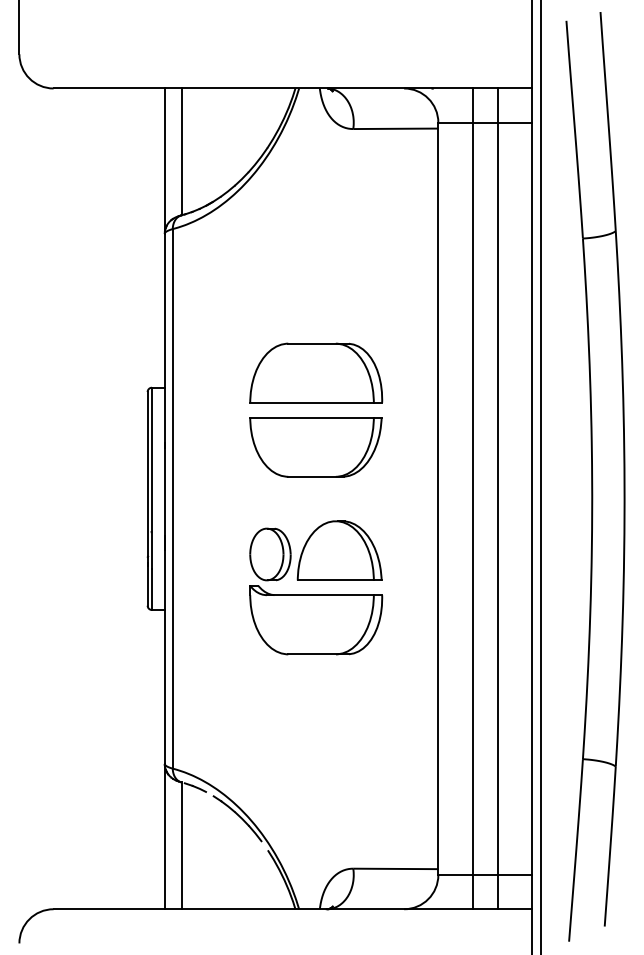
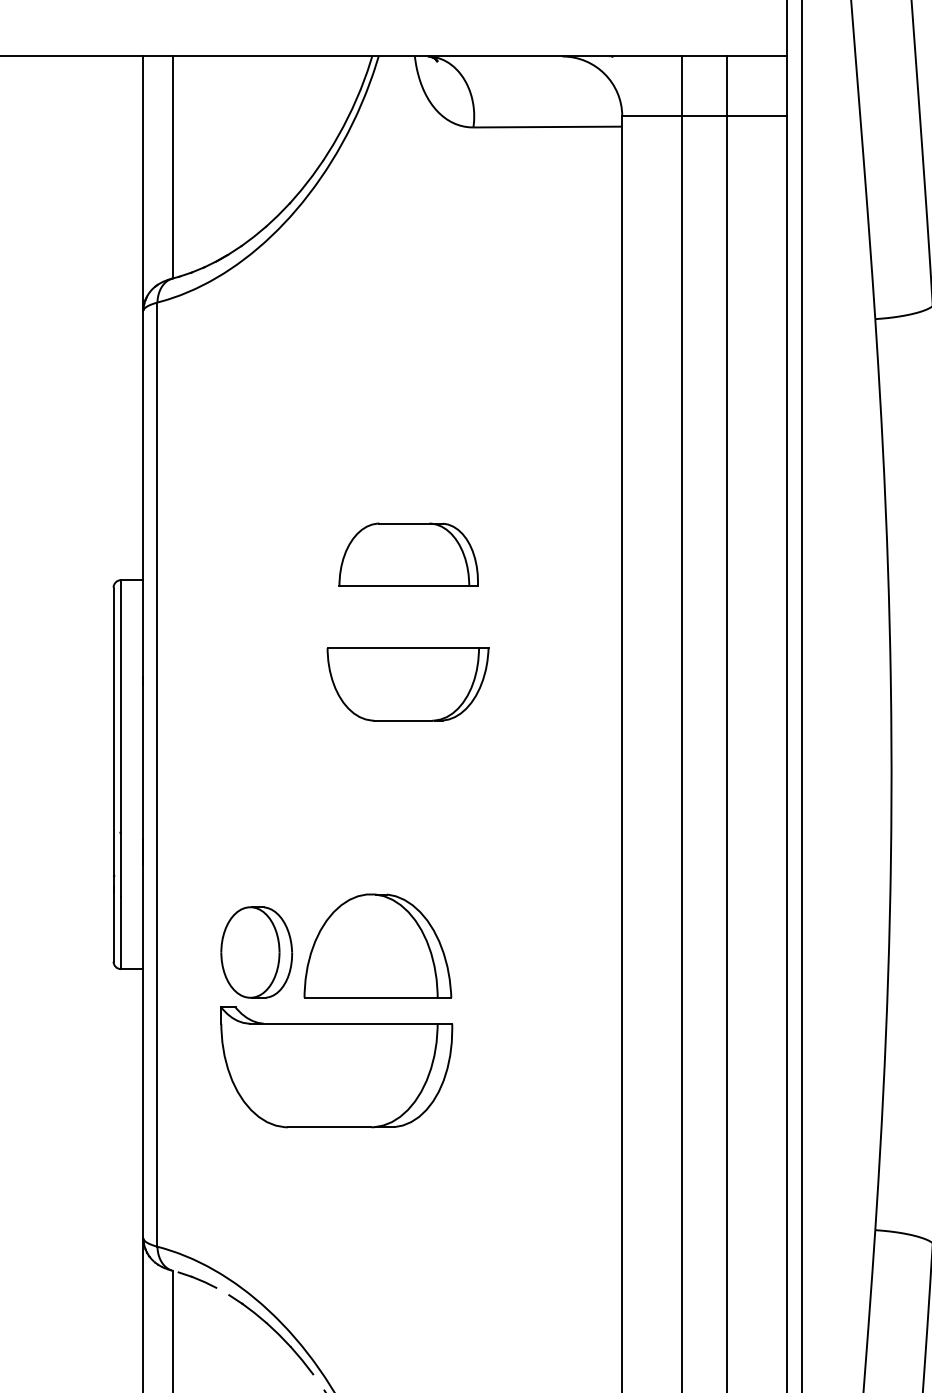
part: (316, 372) -> (409, 553), size x0.6
part: (315, 447) -> (407, 684), size x0.7
part: (316, 580) -> (337, 998), moved

